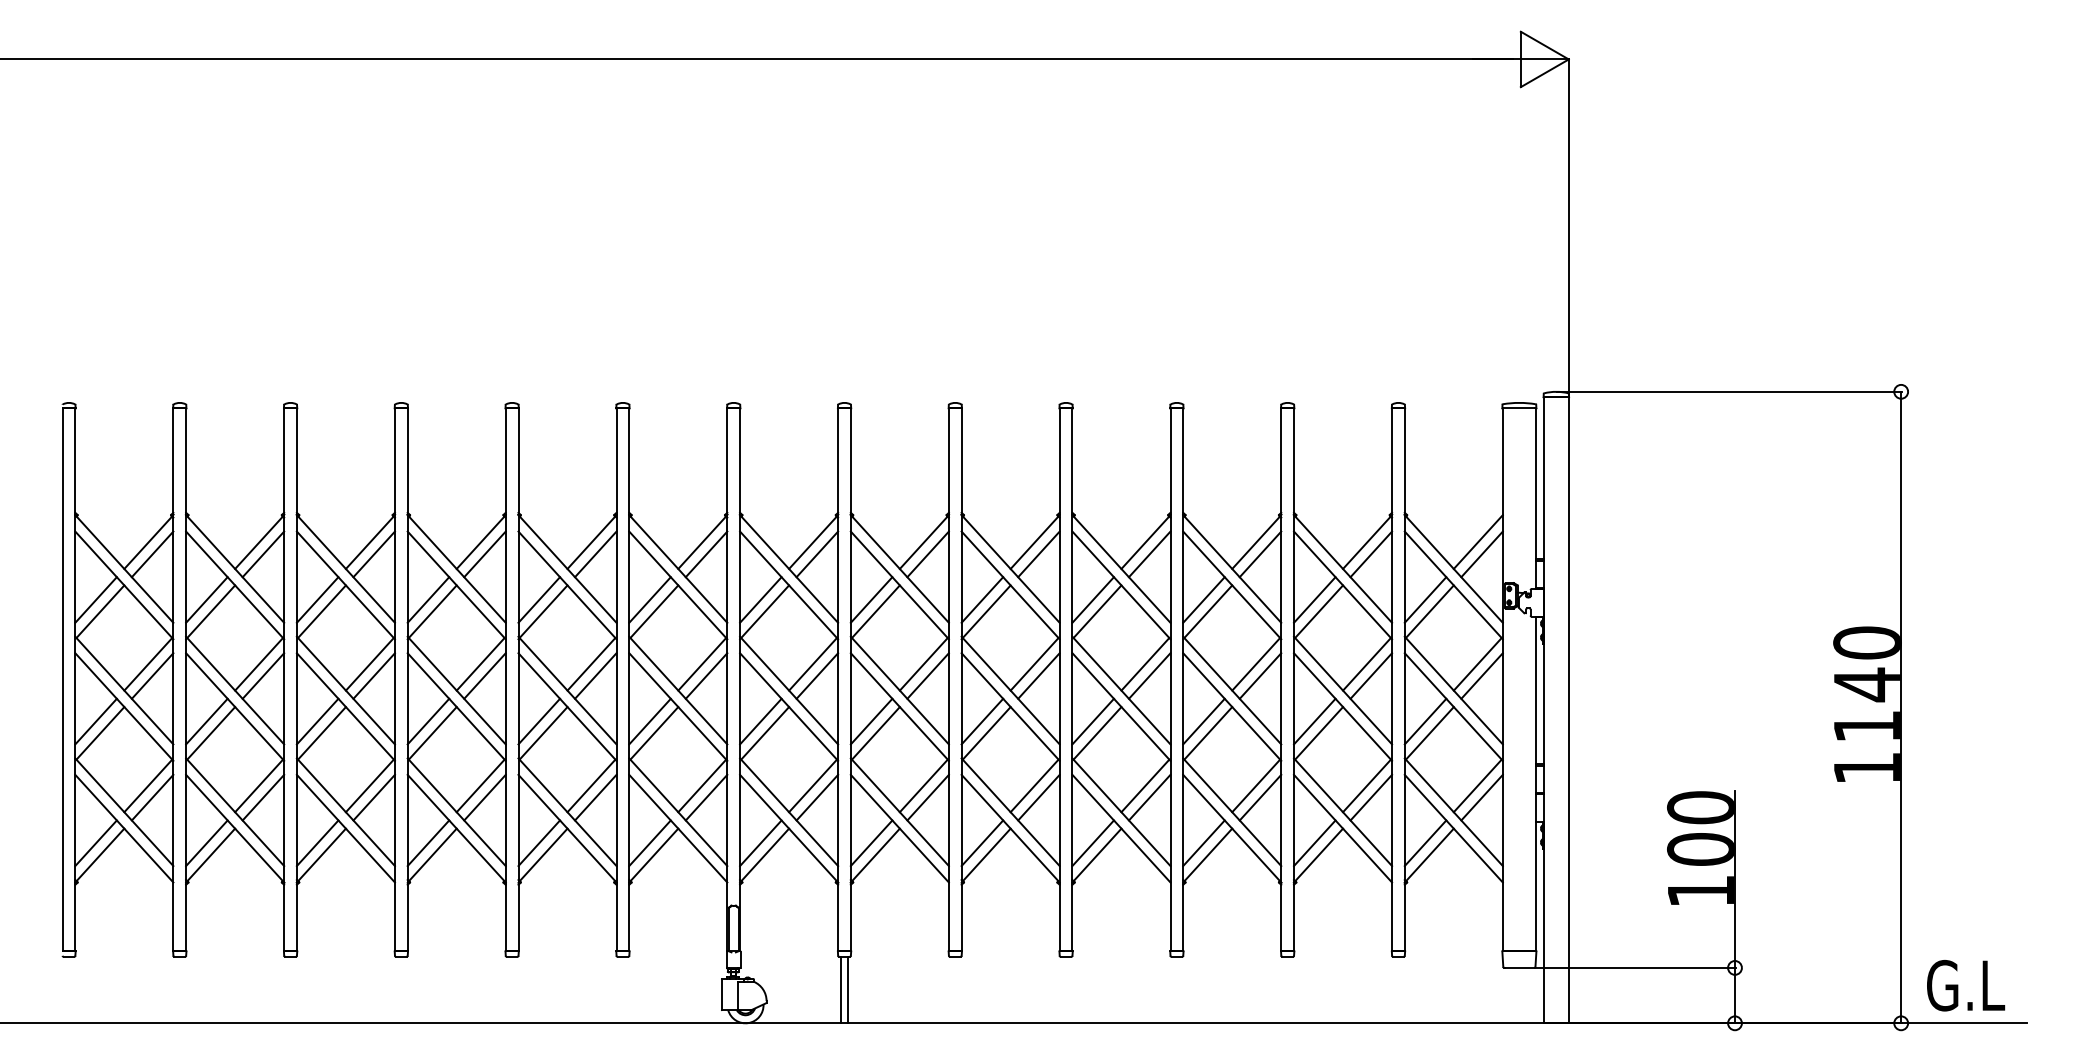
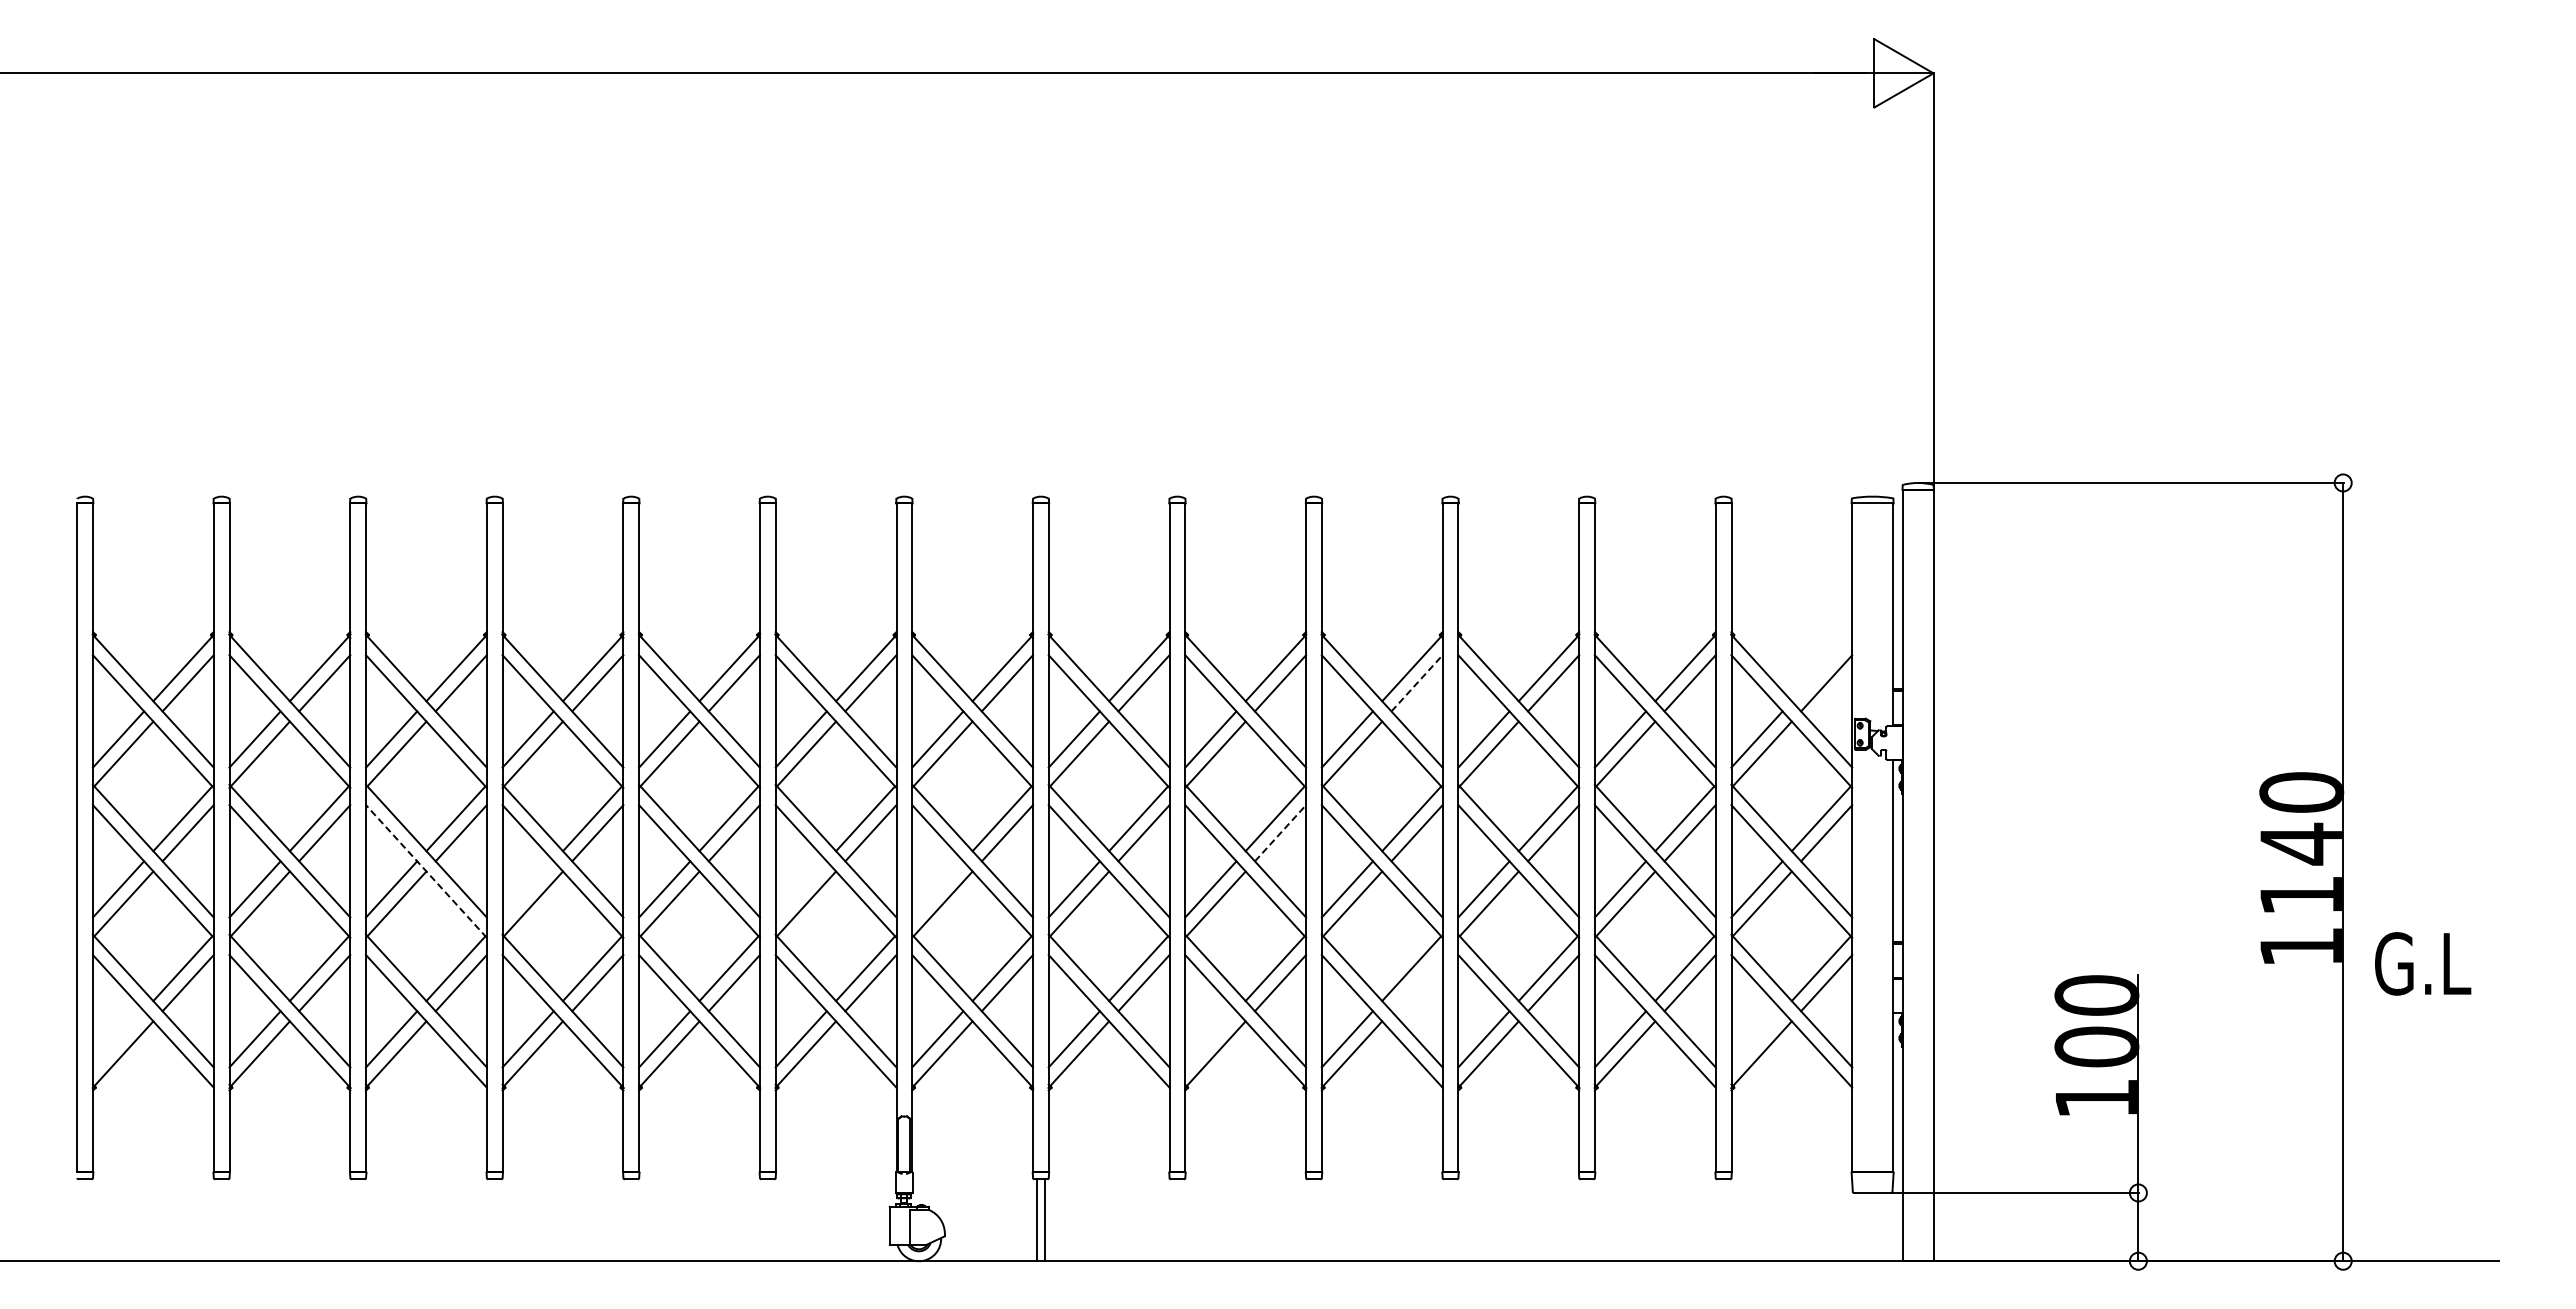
line: (1477, 541) -> (1821, 667), removed
line: (1150, 554) -> (1417, 683), solid -> dashed
line: (1038, 676) -> (1280, 833), solid -> dashed
line: (345, 707) -> (426, 871), solid -> dashed
line: (427, 721) -> (527, 889), removed
line: (649, 721) -> (800, 889), removed
line: (760, 721) -> (937, 889), removed
line: (1149, 797) -> (1416, 983), removed
line: (96, 843) -> (118, 1039), removed
line: (982, 843) -> (1210, 1039), removed
line: (1425, 843) -> (1756, 1039), removed
text: (1966, 985) -> (2423, 963), moved

